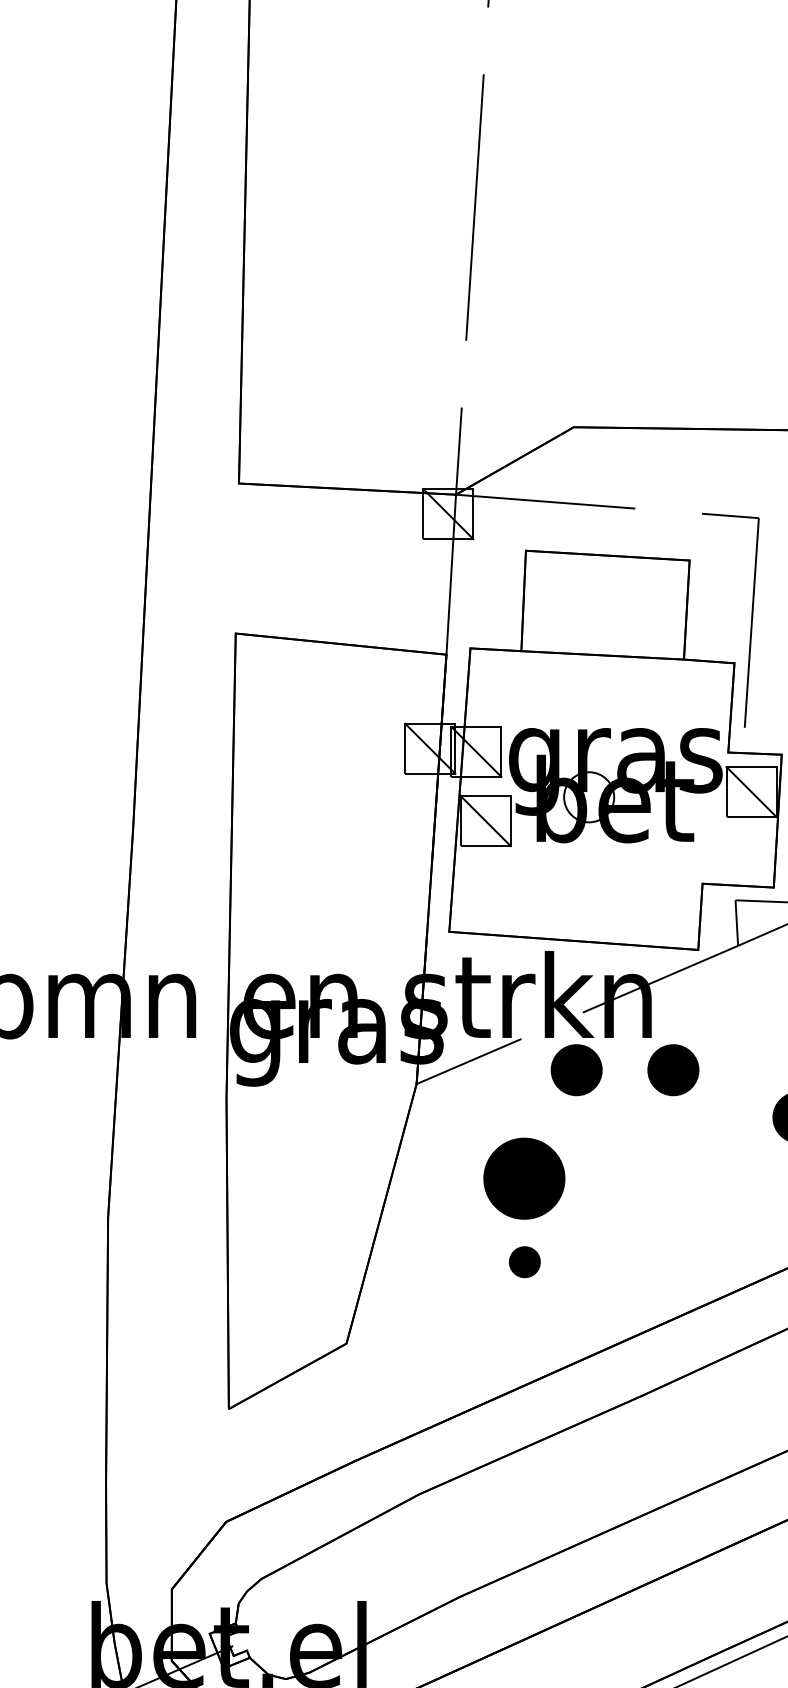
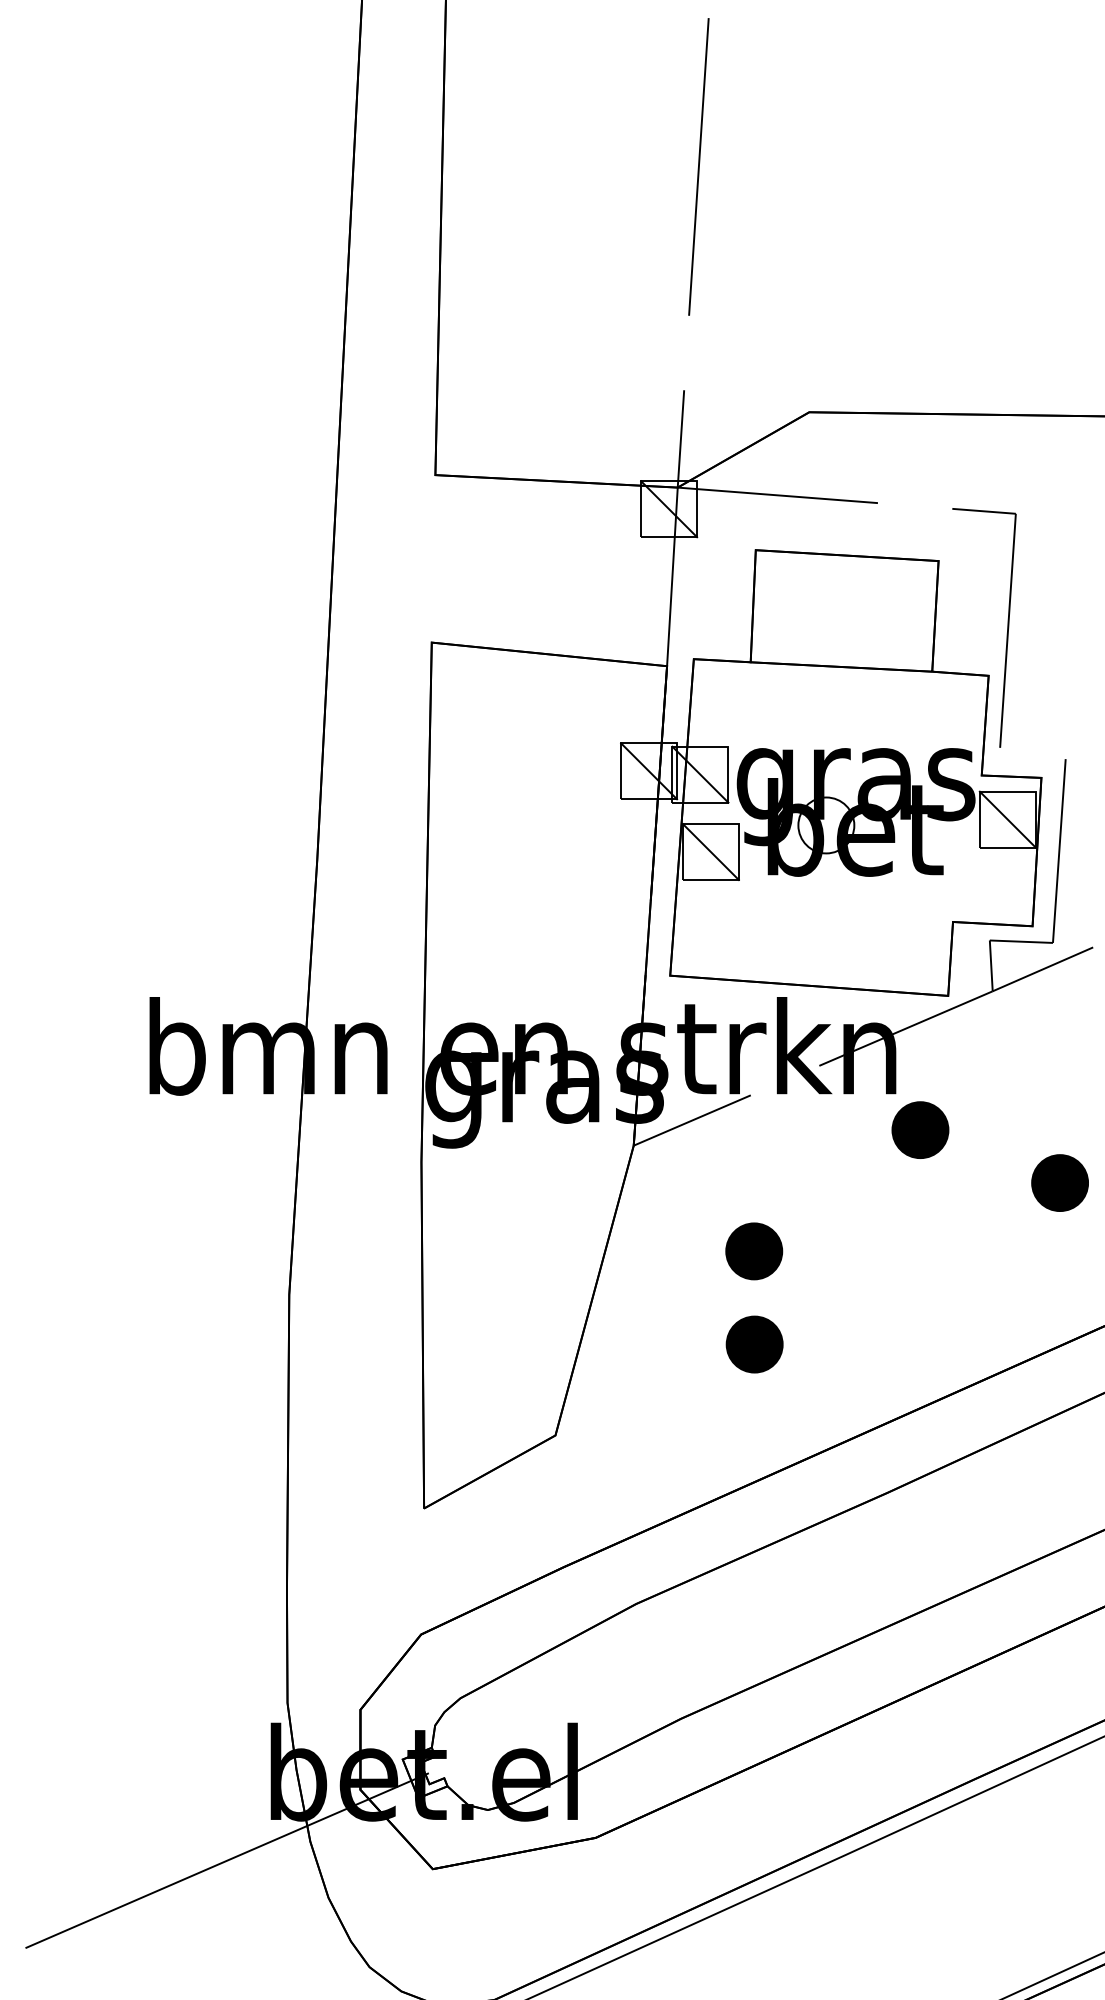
part: (576, 1069) -> (812, 1129), removed
part: (524, 1178) -> (754, 1251), size x0.62
part: (524, 1262) -> (754, 1344), size x1.67

